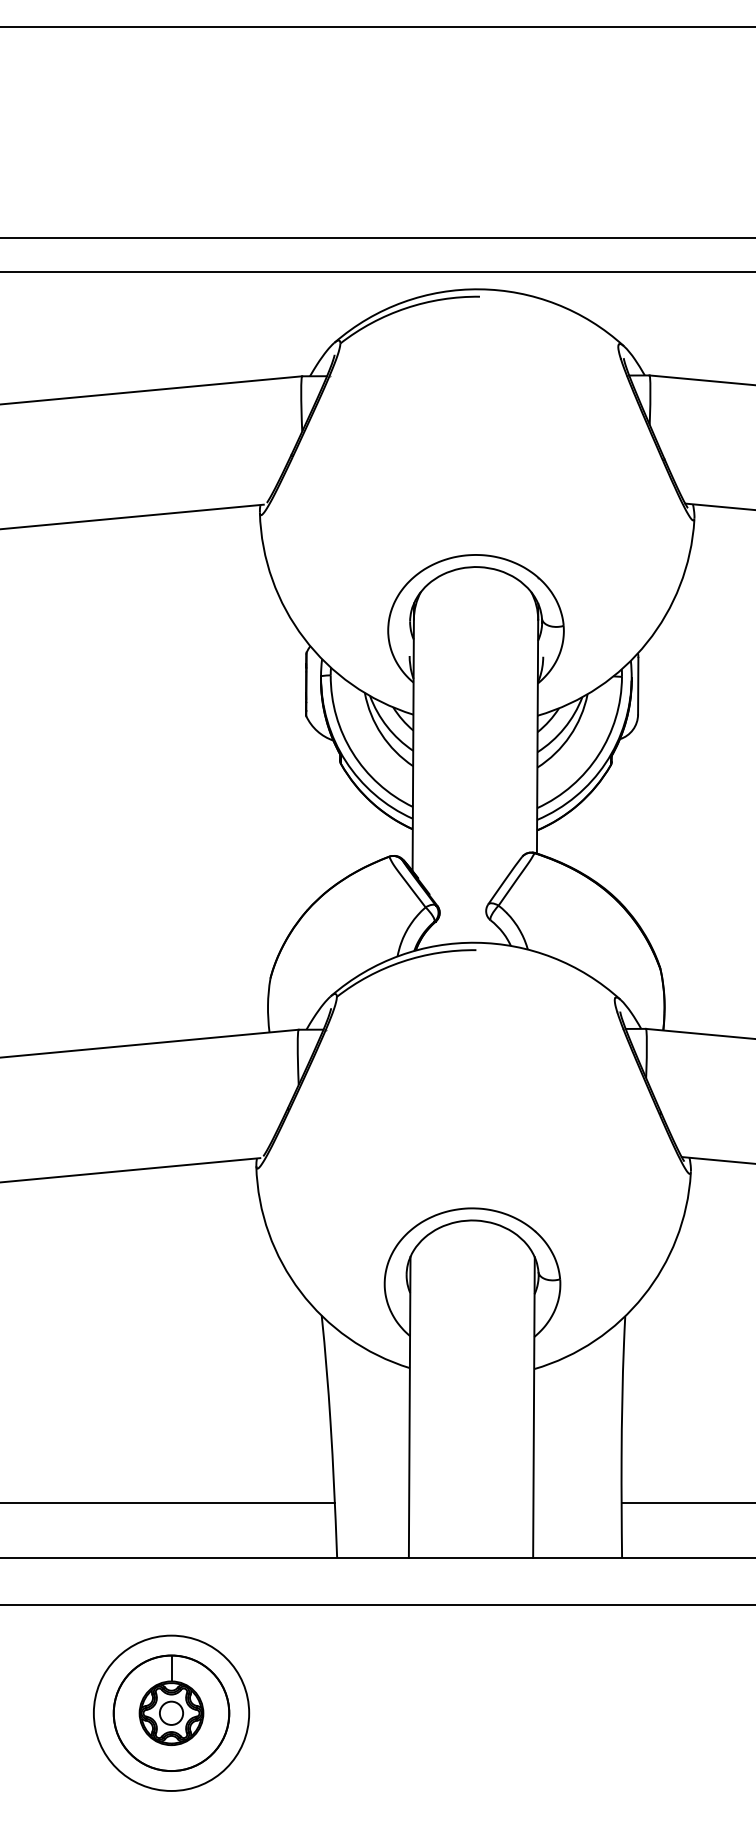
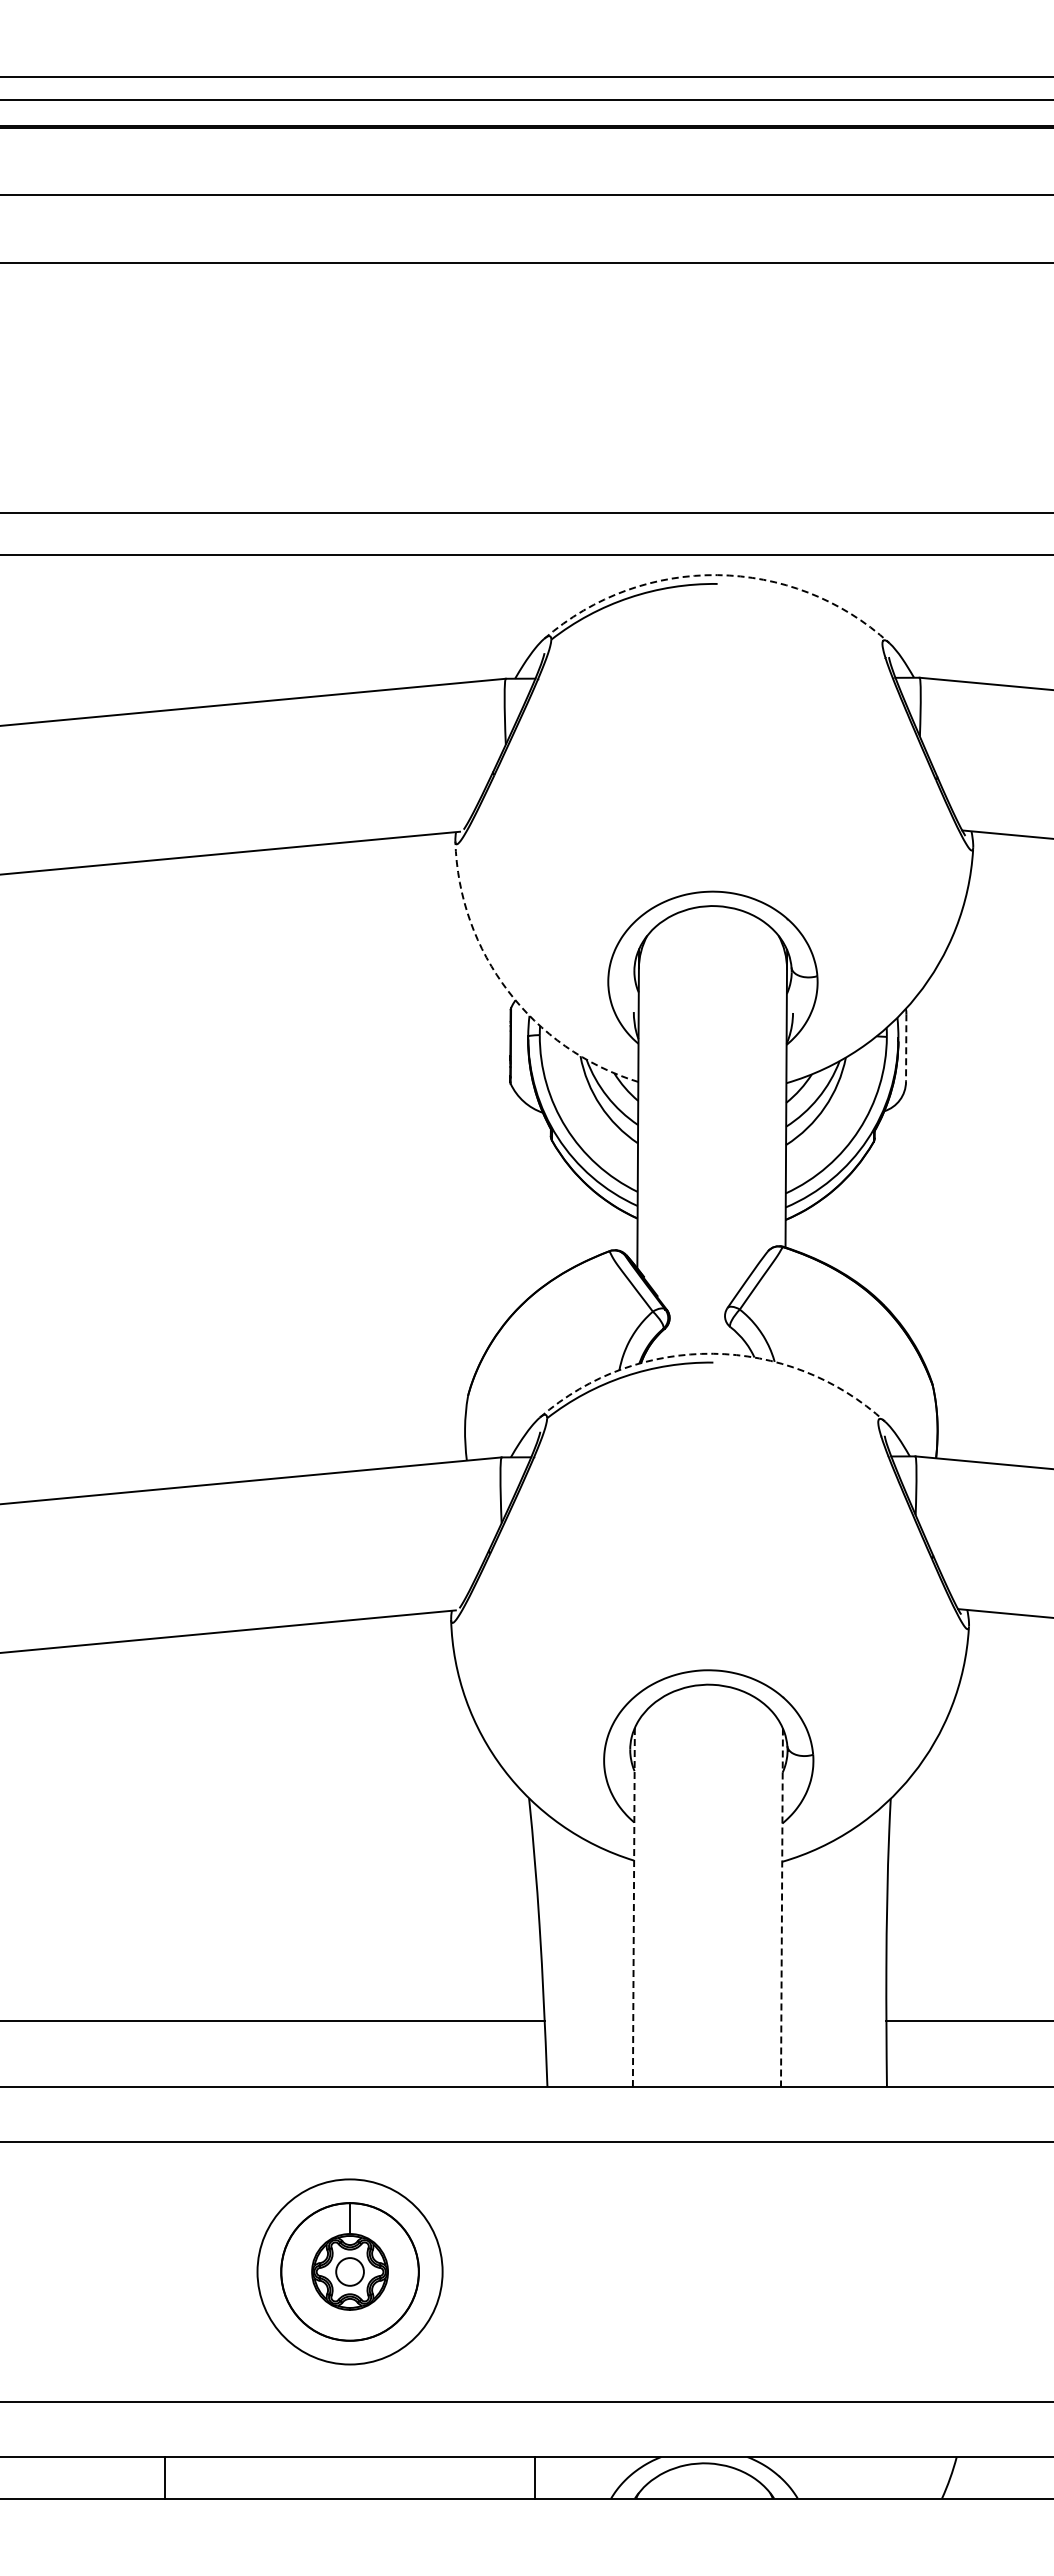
arc: (479, 289) -> (717, 575), solid -> dashed
arc: (304, 638) -> (508, 991), solid -> dashed
line: (638, 686) -> (906, 1048), solid -> dashed
arc: (476, 942) -> (713, 1353), solid -> dashed
line: (409, 1407) -> (633, 1907), solid -> dashed
line: (533, 1408) -> (781, 1908), solid -> dashed

